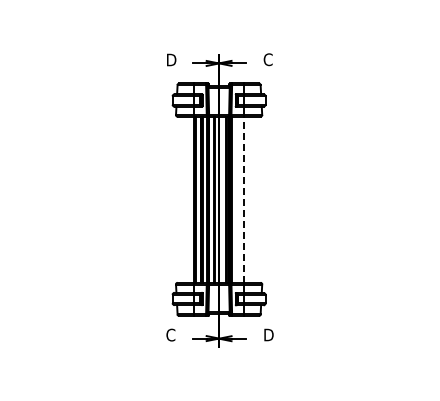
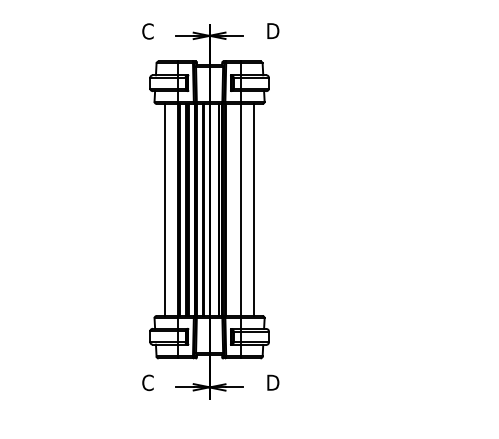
text: (171, 59) -> (148, 30), D -> C
text: (268, 59) -> (272, 30), C -> D
line: (184, 199) -> (165, 209), added
line: (244, 199) -> (242, 209), dashed -> solid
line: (253, 199) -> (253, 209), added

